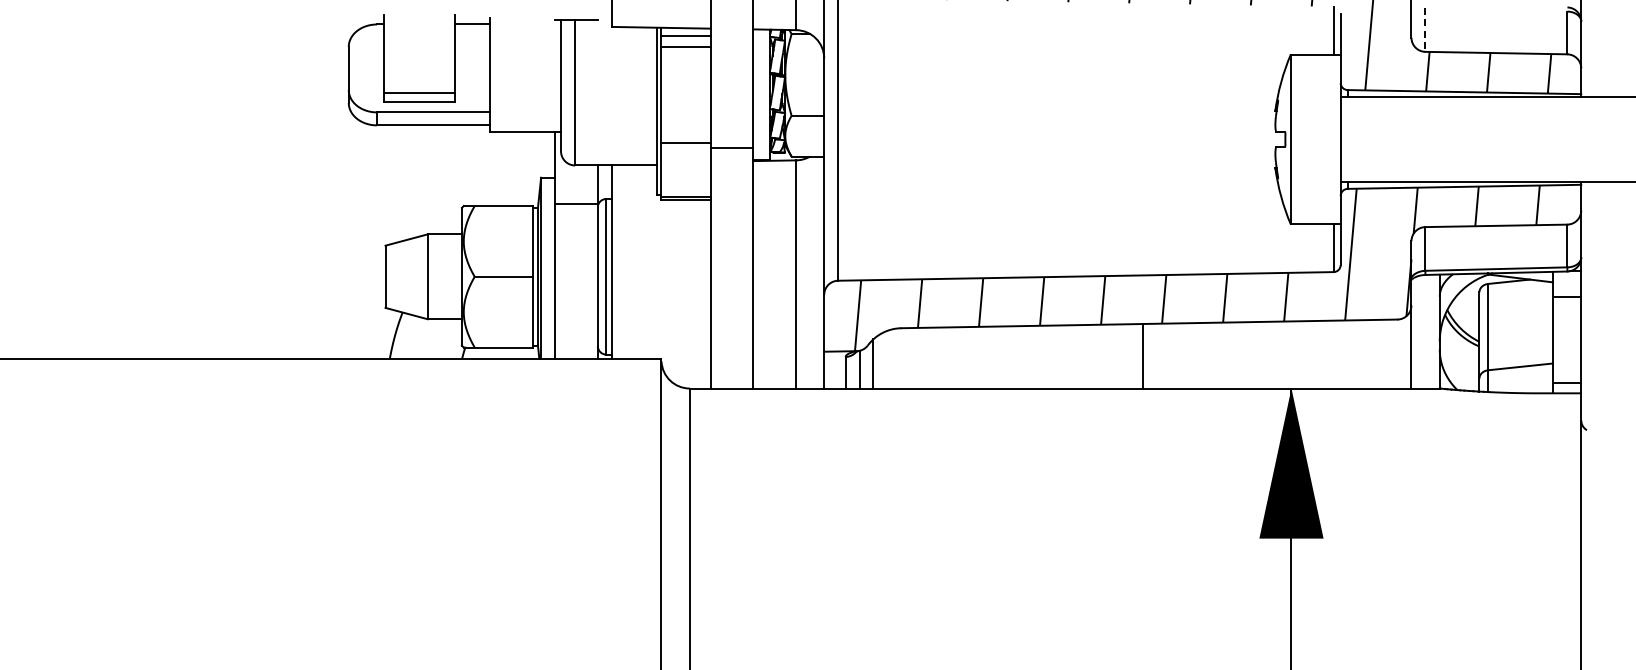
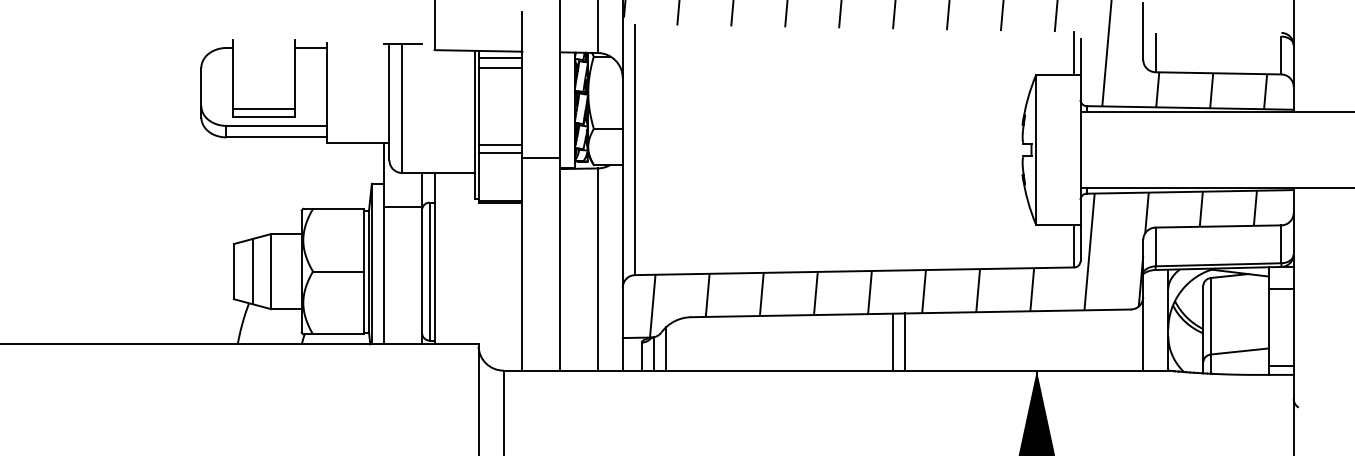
line: (1425, 30) -> (1155, 53), dashed -> solid
line: (686, 133) -> (500, 144), added
line: (406, 276) -> (252, 271), added
line: (1128, 356) -> (892, 342), added

